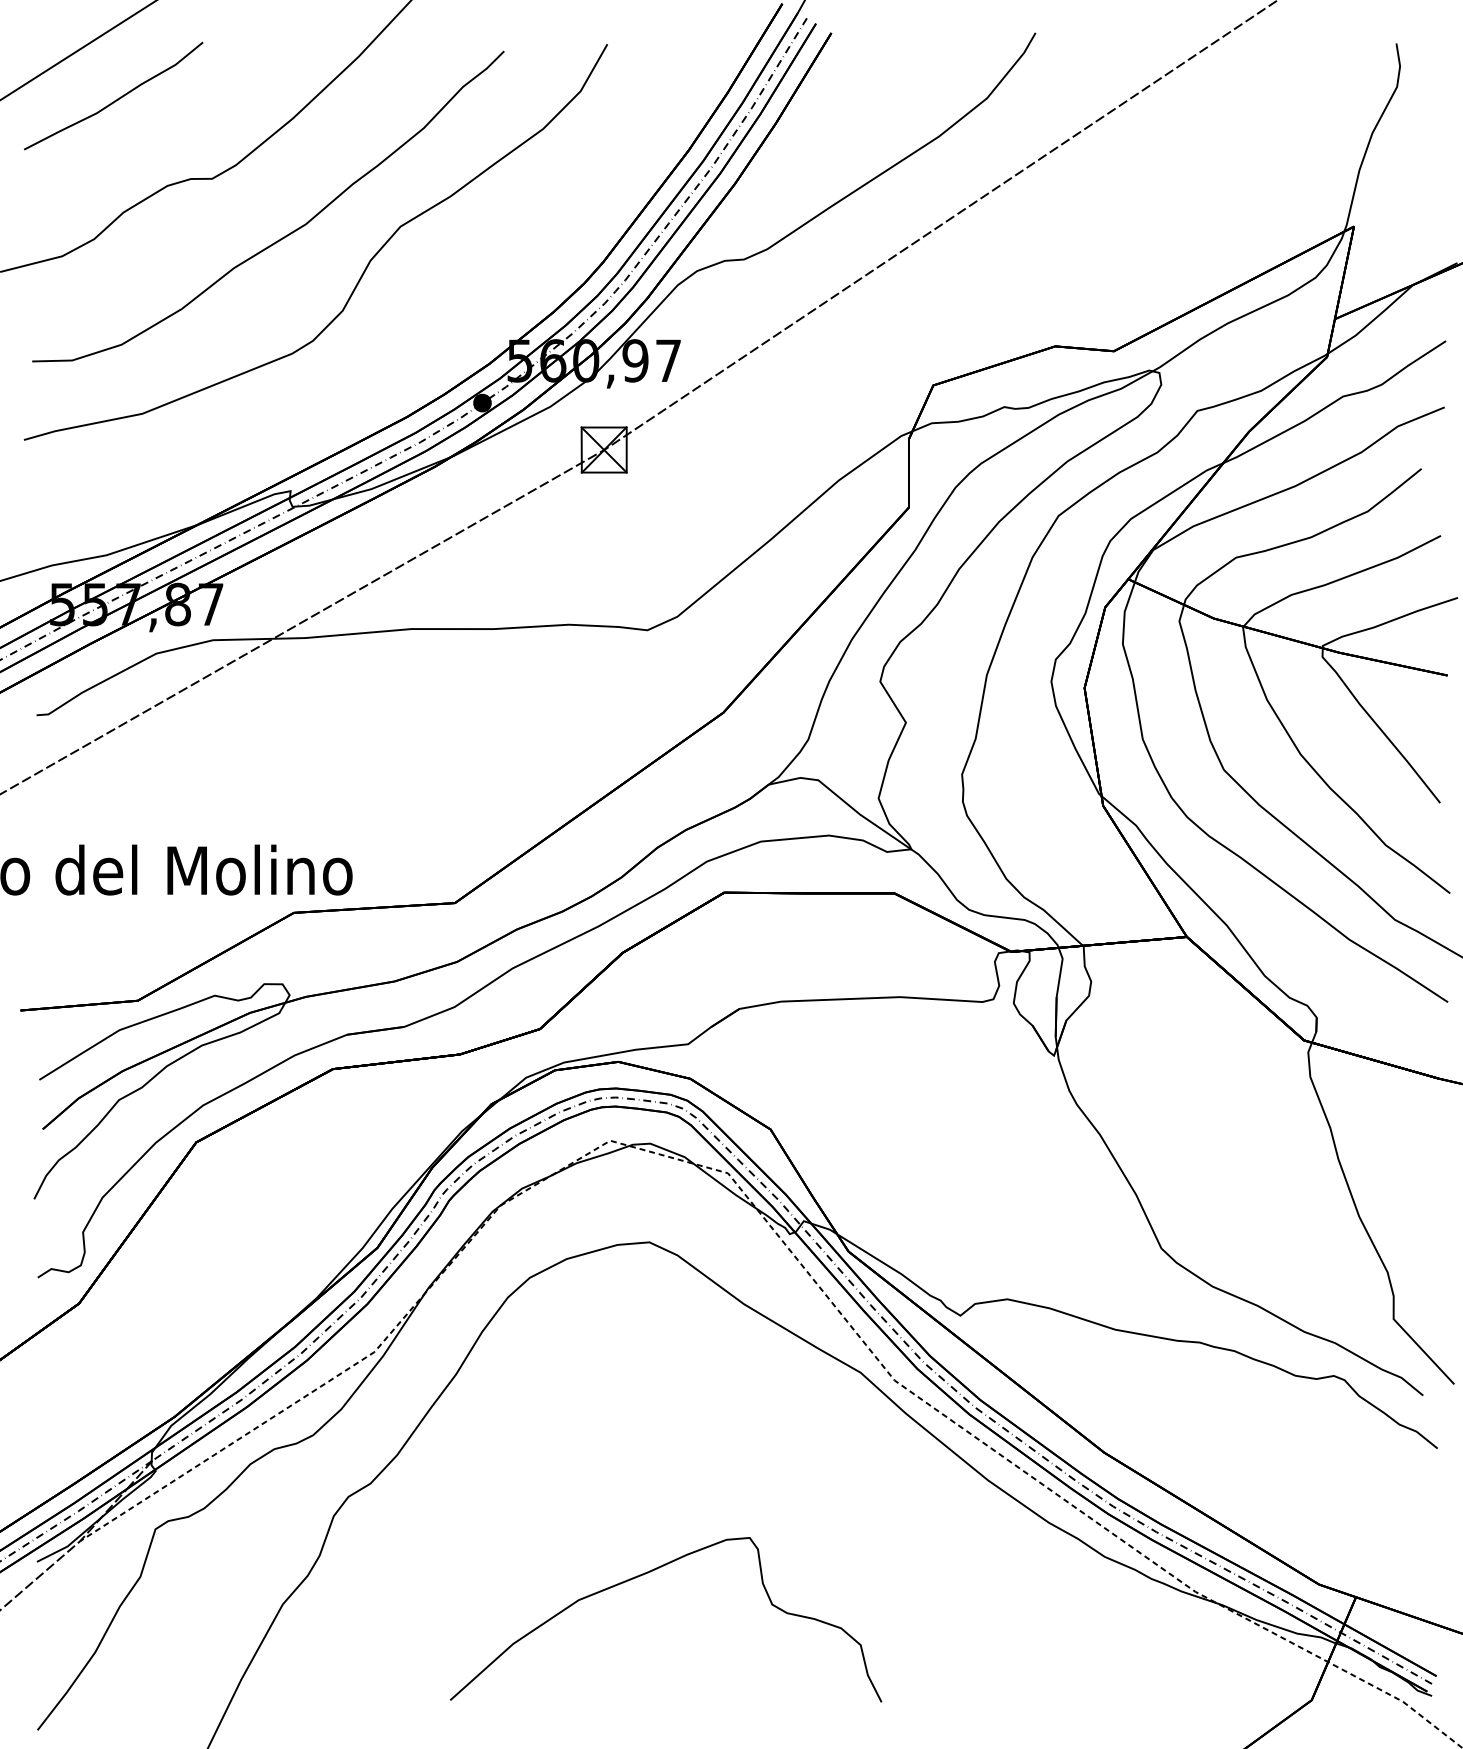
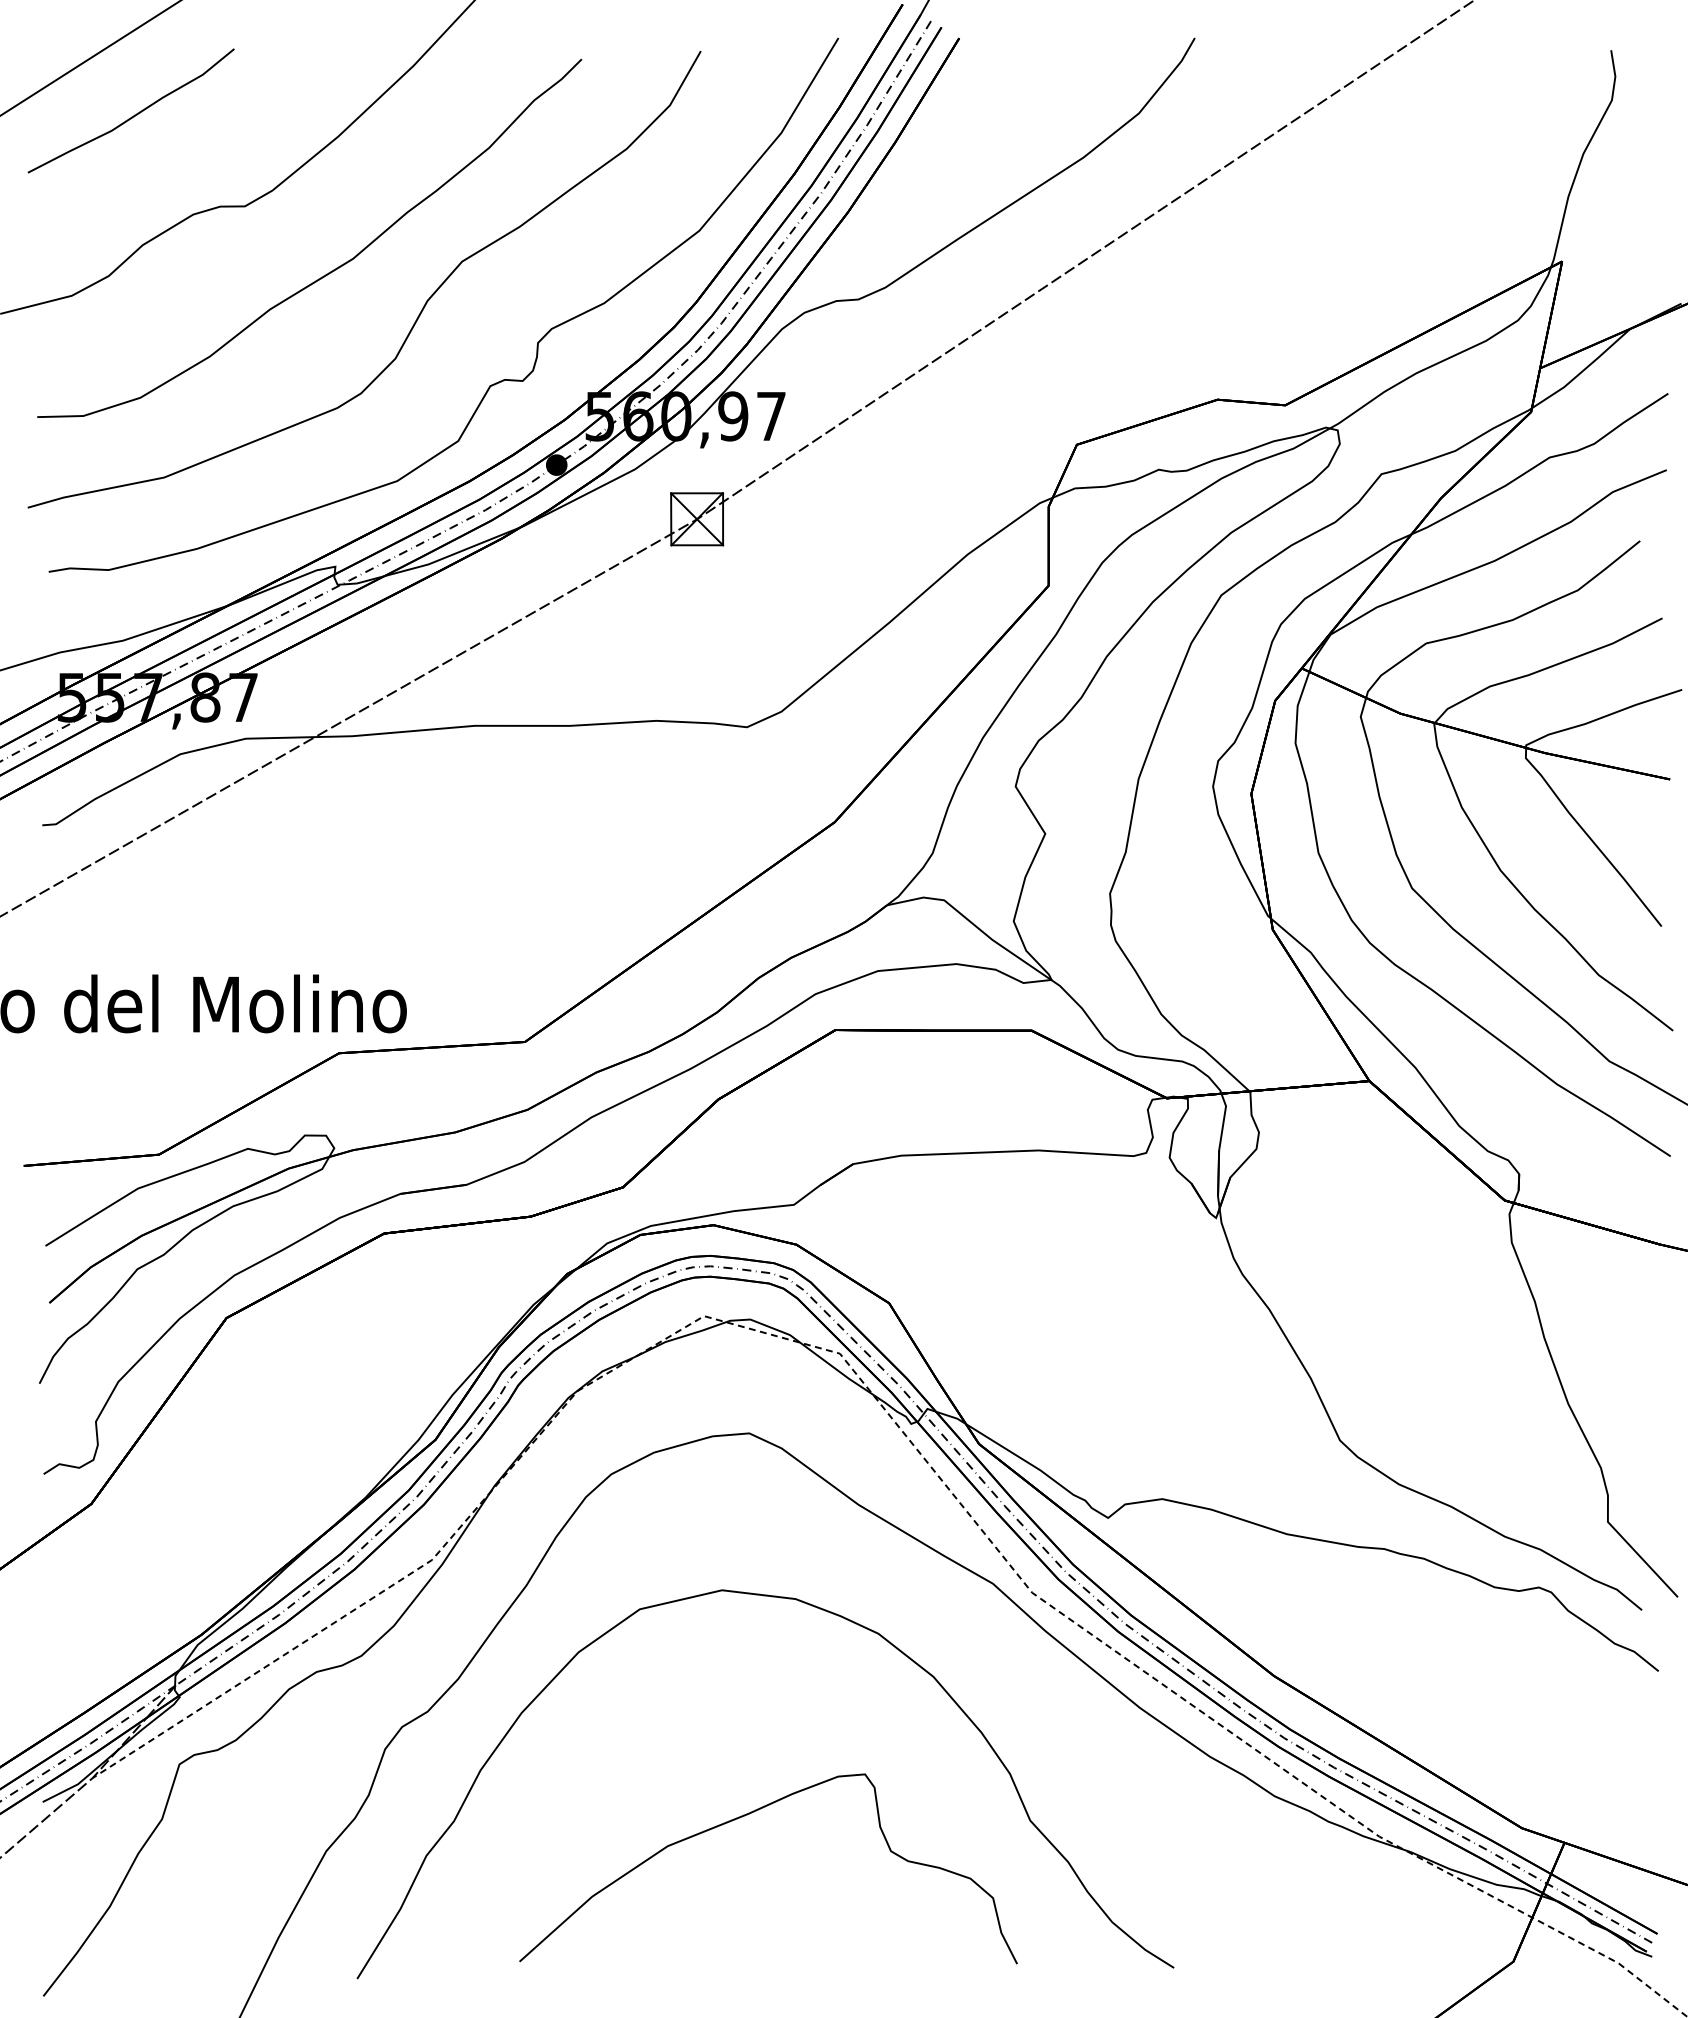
curve: (424, 333) -> (489, 384), added
curve: (721, 1399) -> (832, 1614), added

